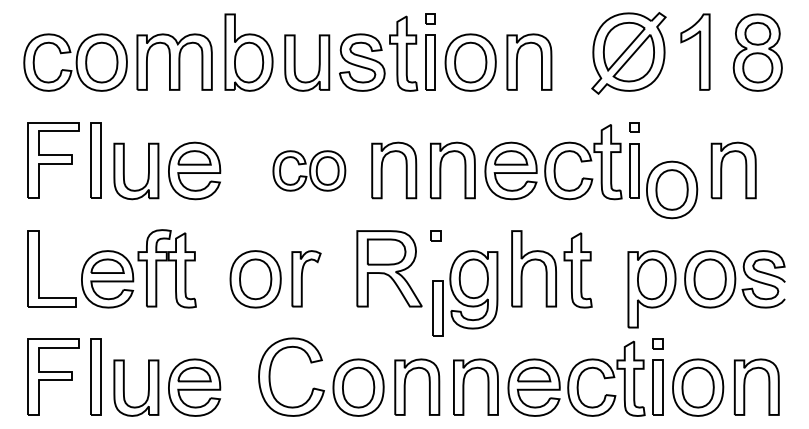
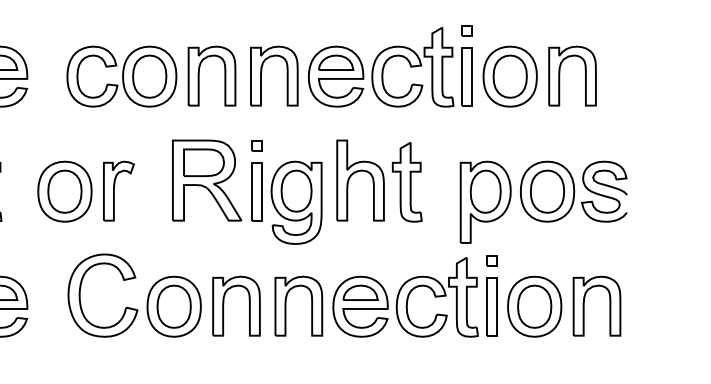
part: (309, 170) -> (122, 76), size x1.43
part: (672, 189) -> (510, 76), moved
part: (437, 308) -> (255, 191), moved

